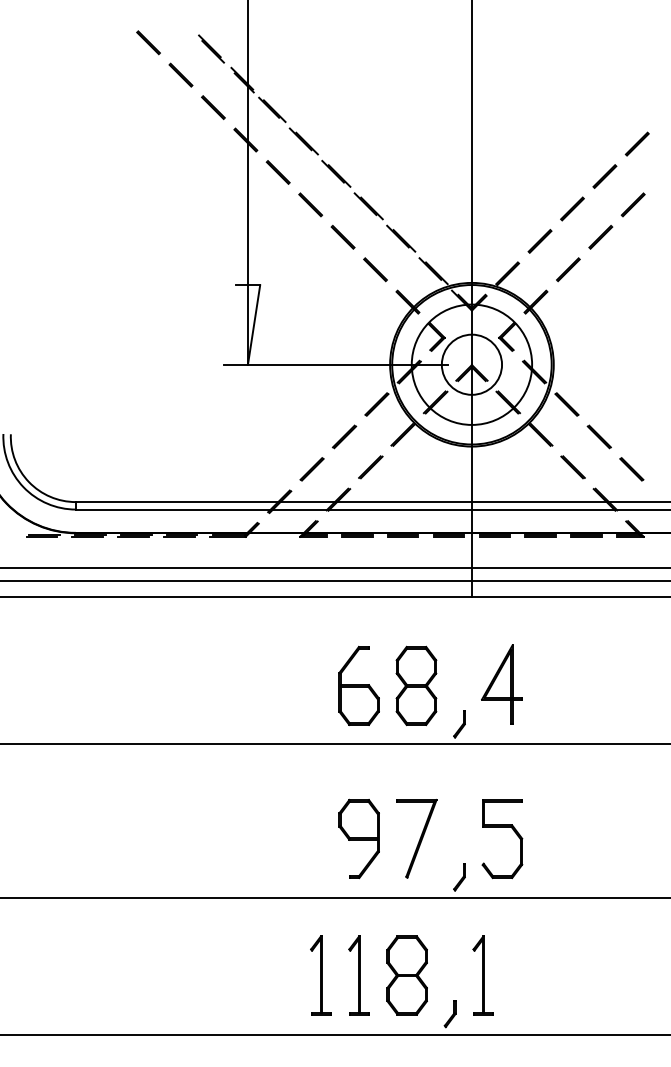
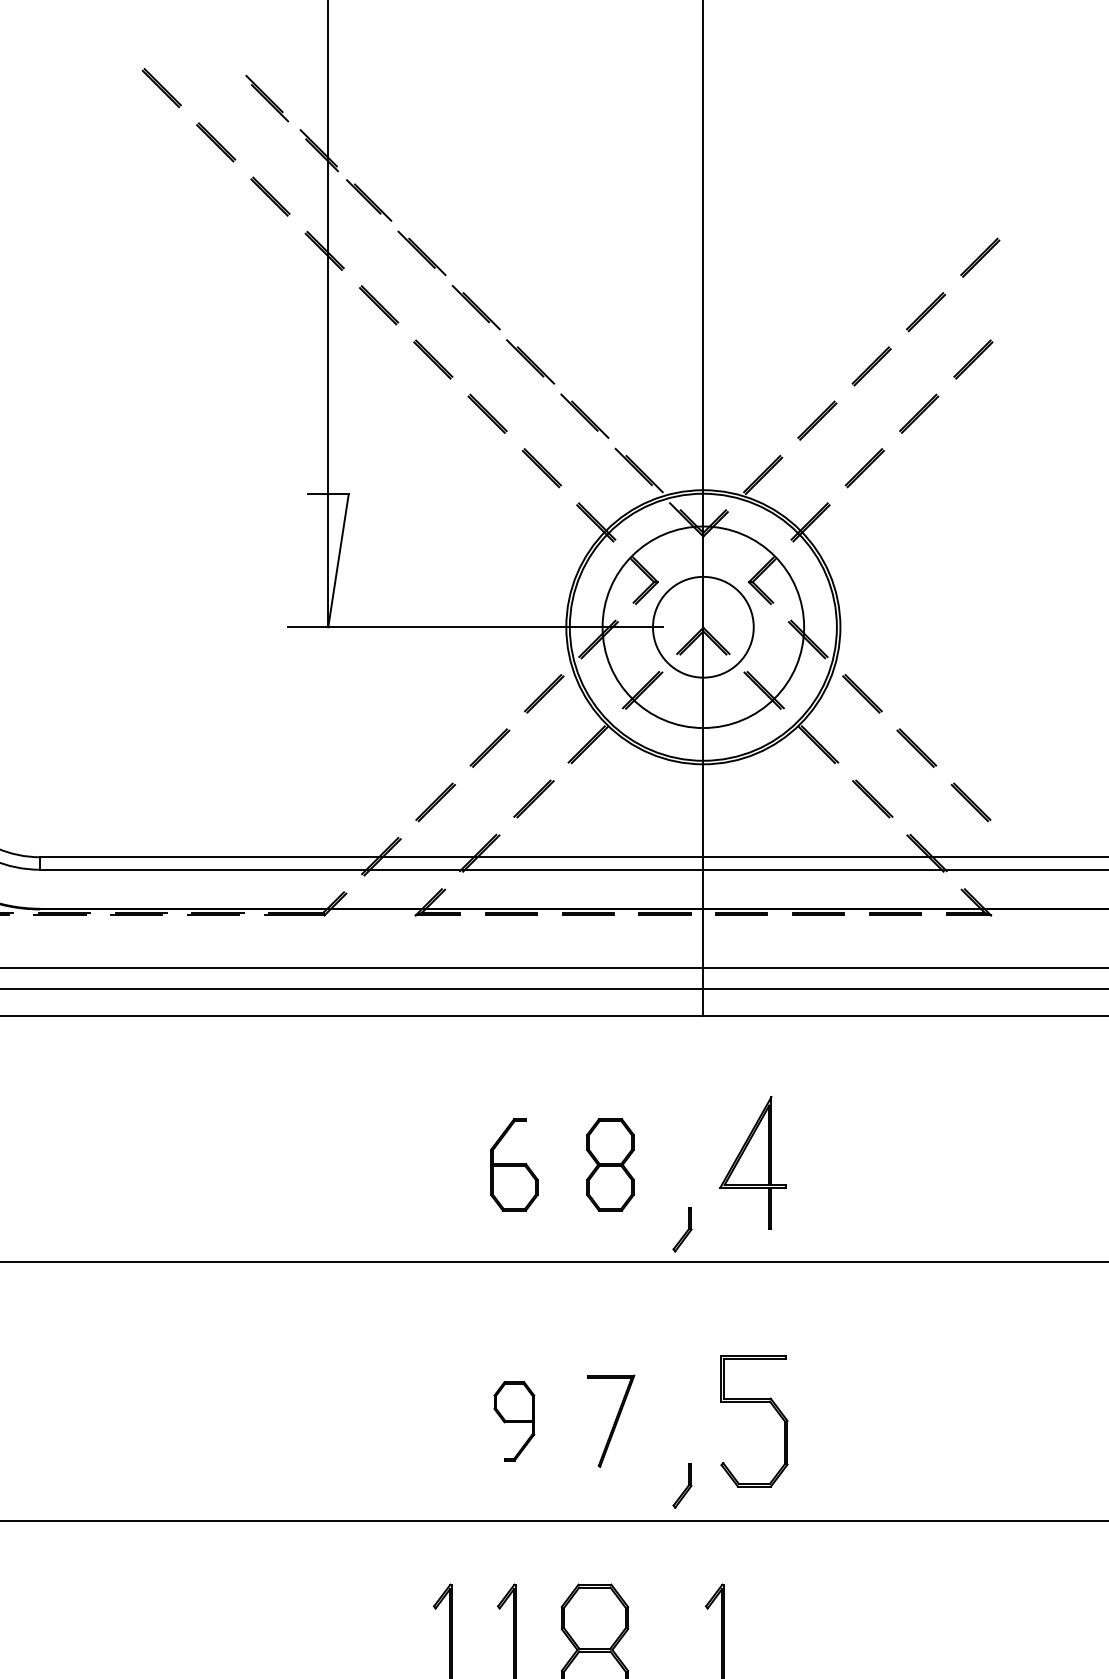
part: (358, 685) -> (513, 1164), size x0.7
part: (416, 685) -> (610, 1164), size x0.7
part: (358, 838) -> (513, 1420), size x0.6
part: (416, 838) -> (610, 1420), size x0.7

